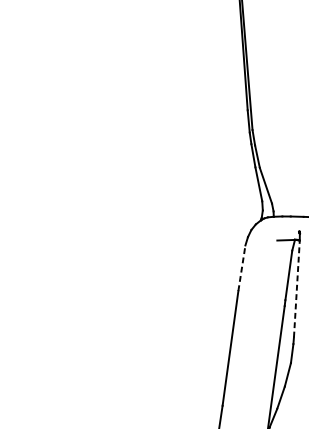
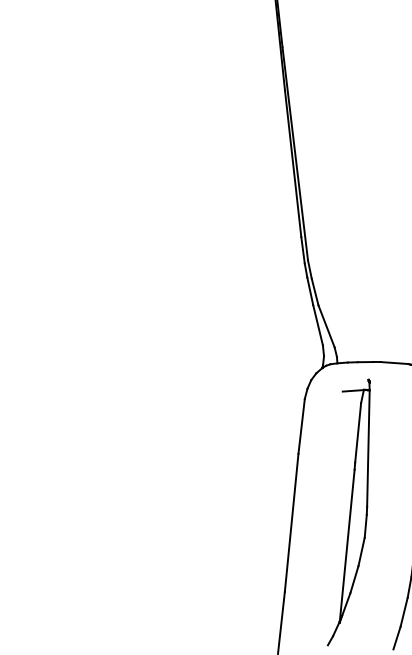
line: (241, 268) -> (301, 426), dashed -> solid
line: (296, 288) -> (368, 448), dashed -> solid

